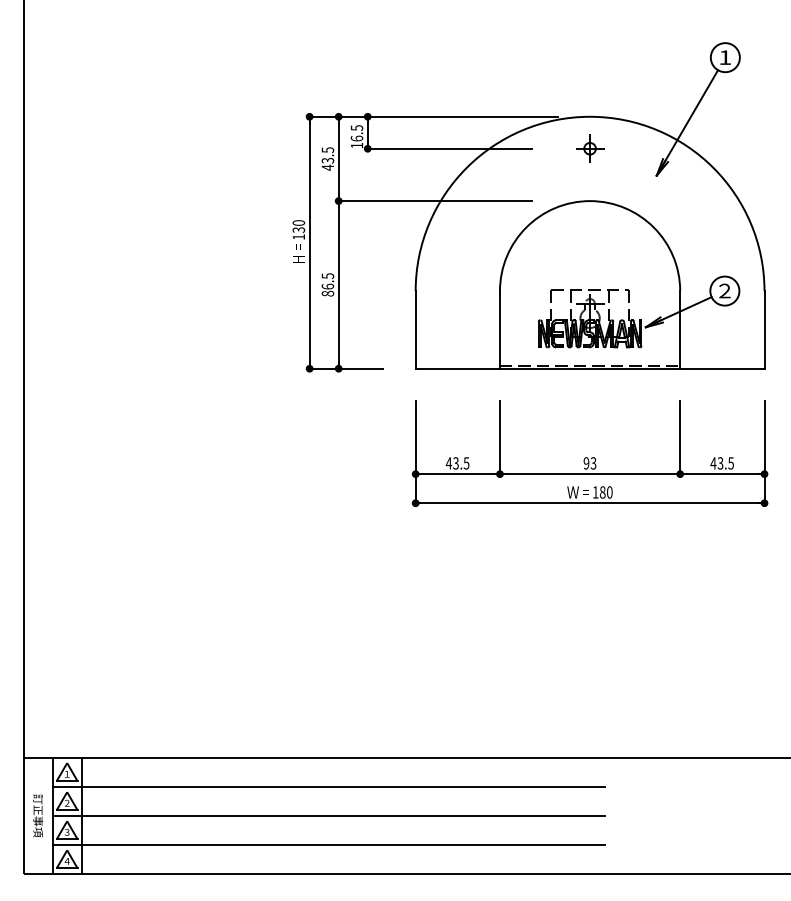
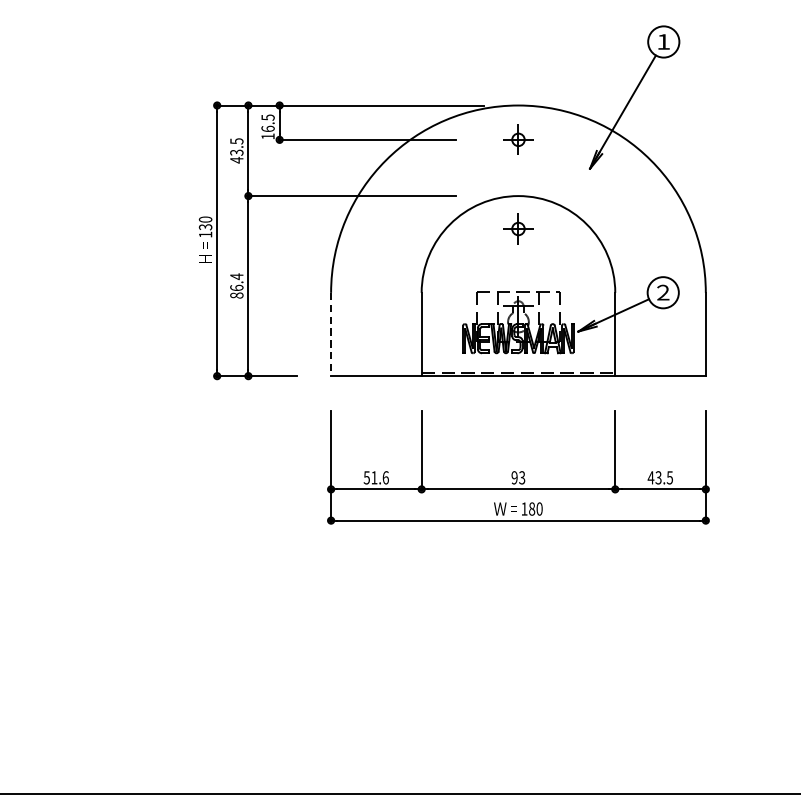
part: (590, 231) -> (518, 228), added
text: (327, 276) -> (236, 277), 86.5 -> 86.4
line: (415, 329) -> (330, 333), solid -> dashed
text: (457, 463) -> (376, 477), 43.5 -> 51.6

